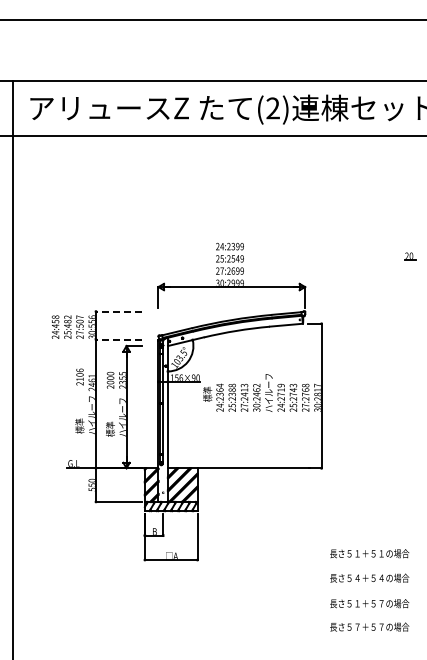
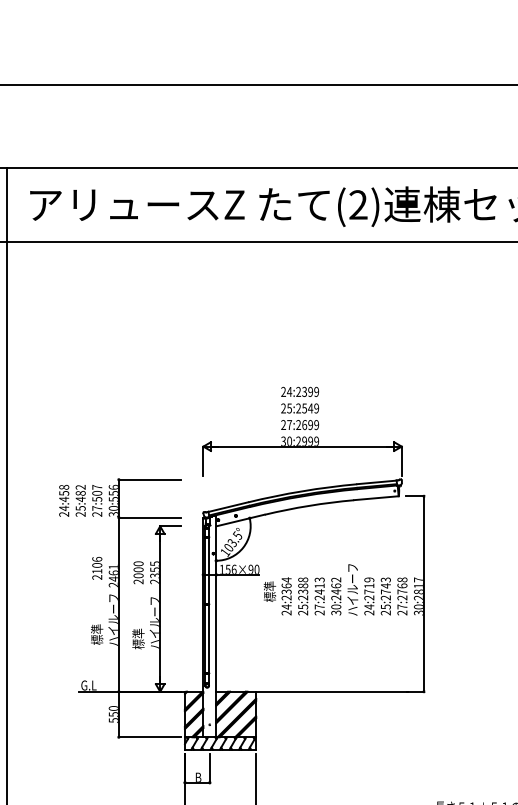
line: (118, 311) -> (149, 479), dashed -> solid
line: (118, 339) -> (149, 517), dashed -> solid

